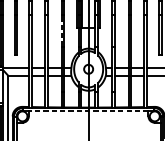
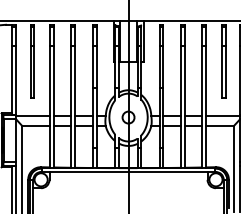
line: (61, 31) -> (92, 67), dashed -> solid
line: (88, 110) -> (128, 172), dashed -> solid

